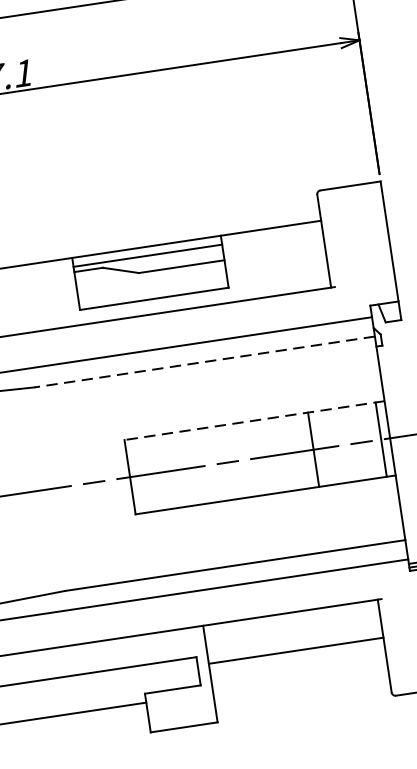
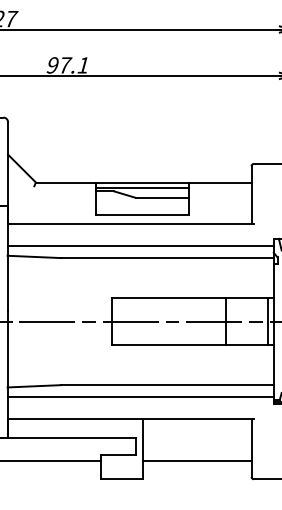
line: (204, 362) -> (167, 258), dashed -> solid
line: (254, 420) -> (192, 298), dashed -> solid
line: (295, 650) -> (196, 460), moved

